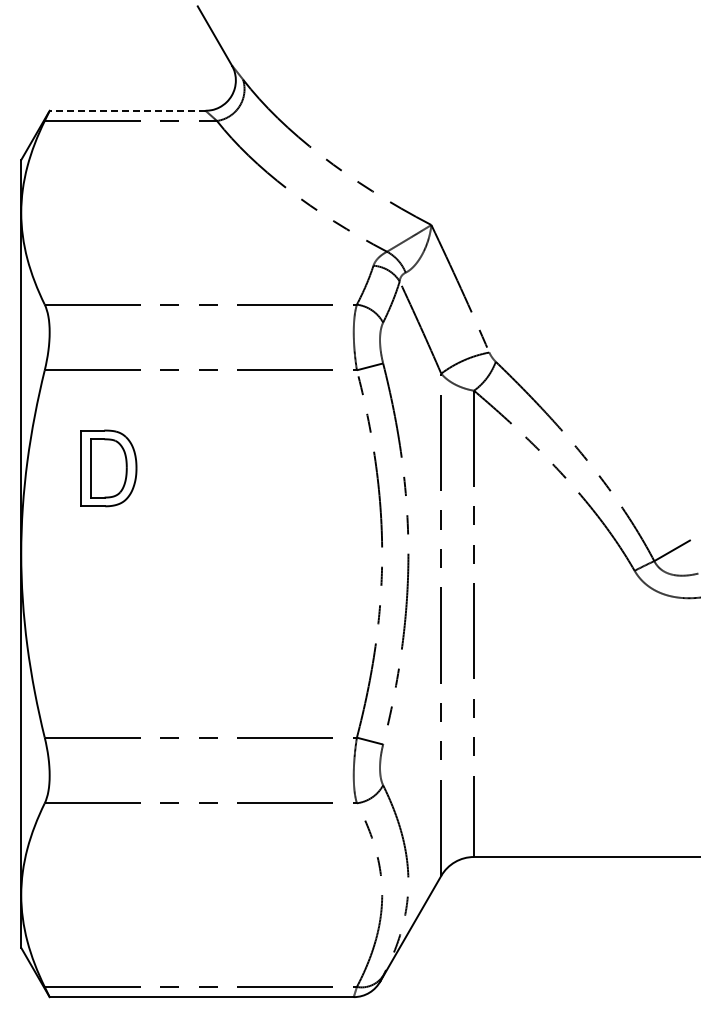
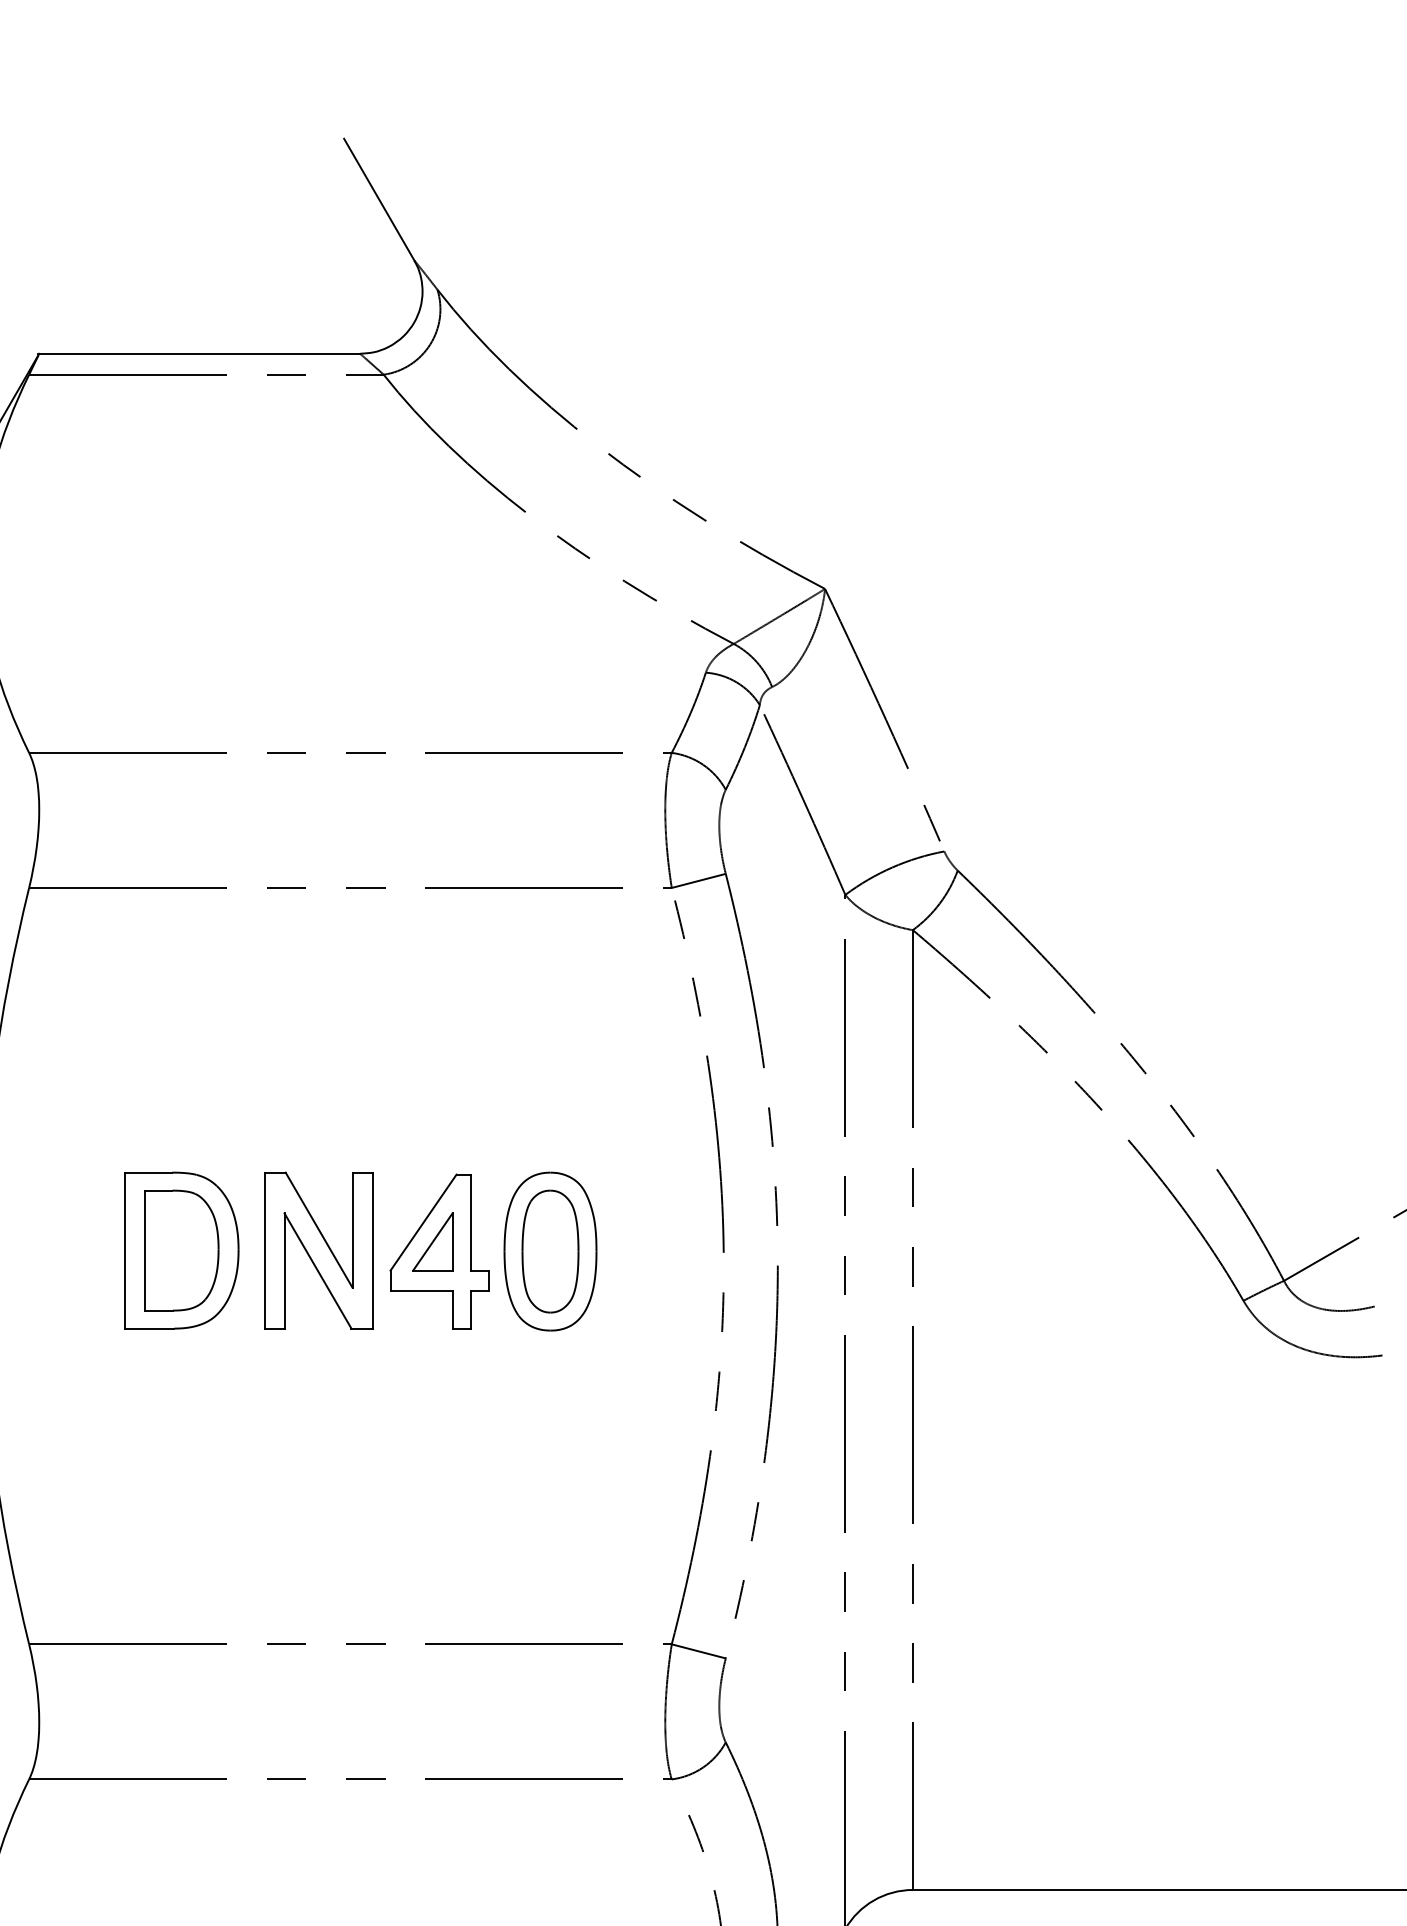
line: (126, 110) -> (197, 353), dashed -> solid
part: (108, 468) -> (180, 1250), moved
part: (239, 546) -> (430, 1250), added

